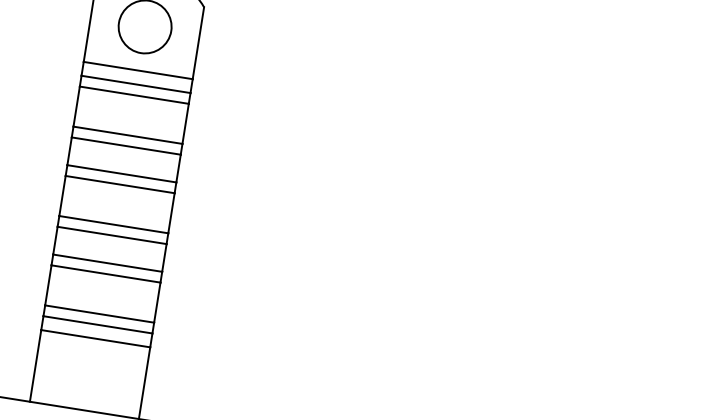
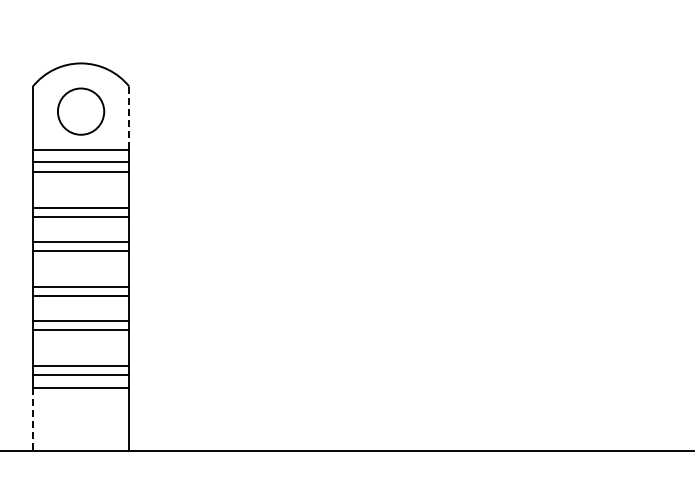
line: (198, 43) -> (129, 118), solid -> dashed
line: (35, 366) -> (32, 419), solid -> dashed

